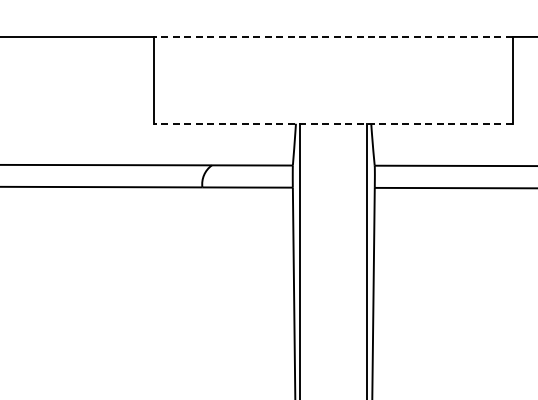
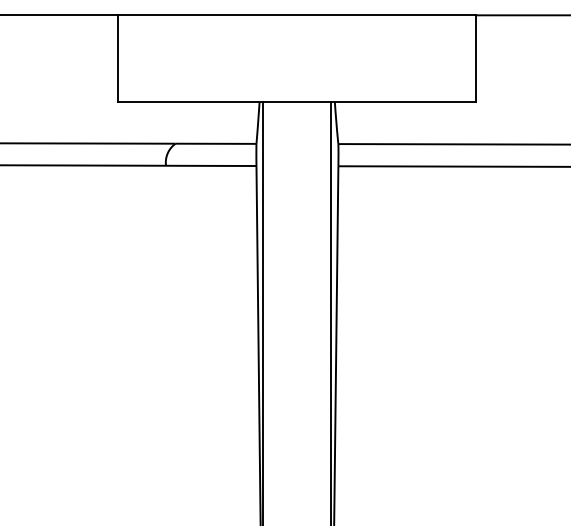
line: (332, 37) -> (296, 15), dashed -> solid
line: (332, 124) -> (296, 102), dashed -> solid

